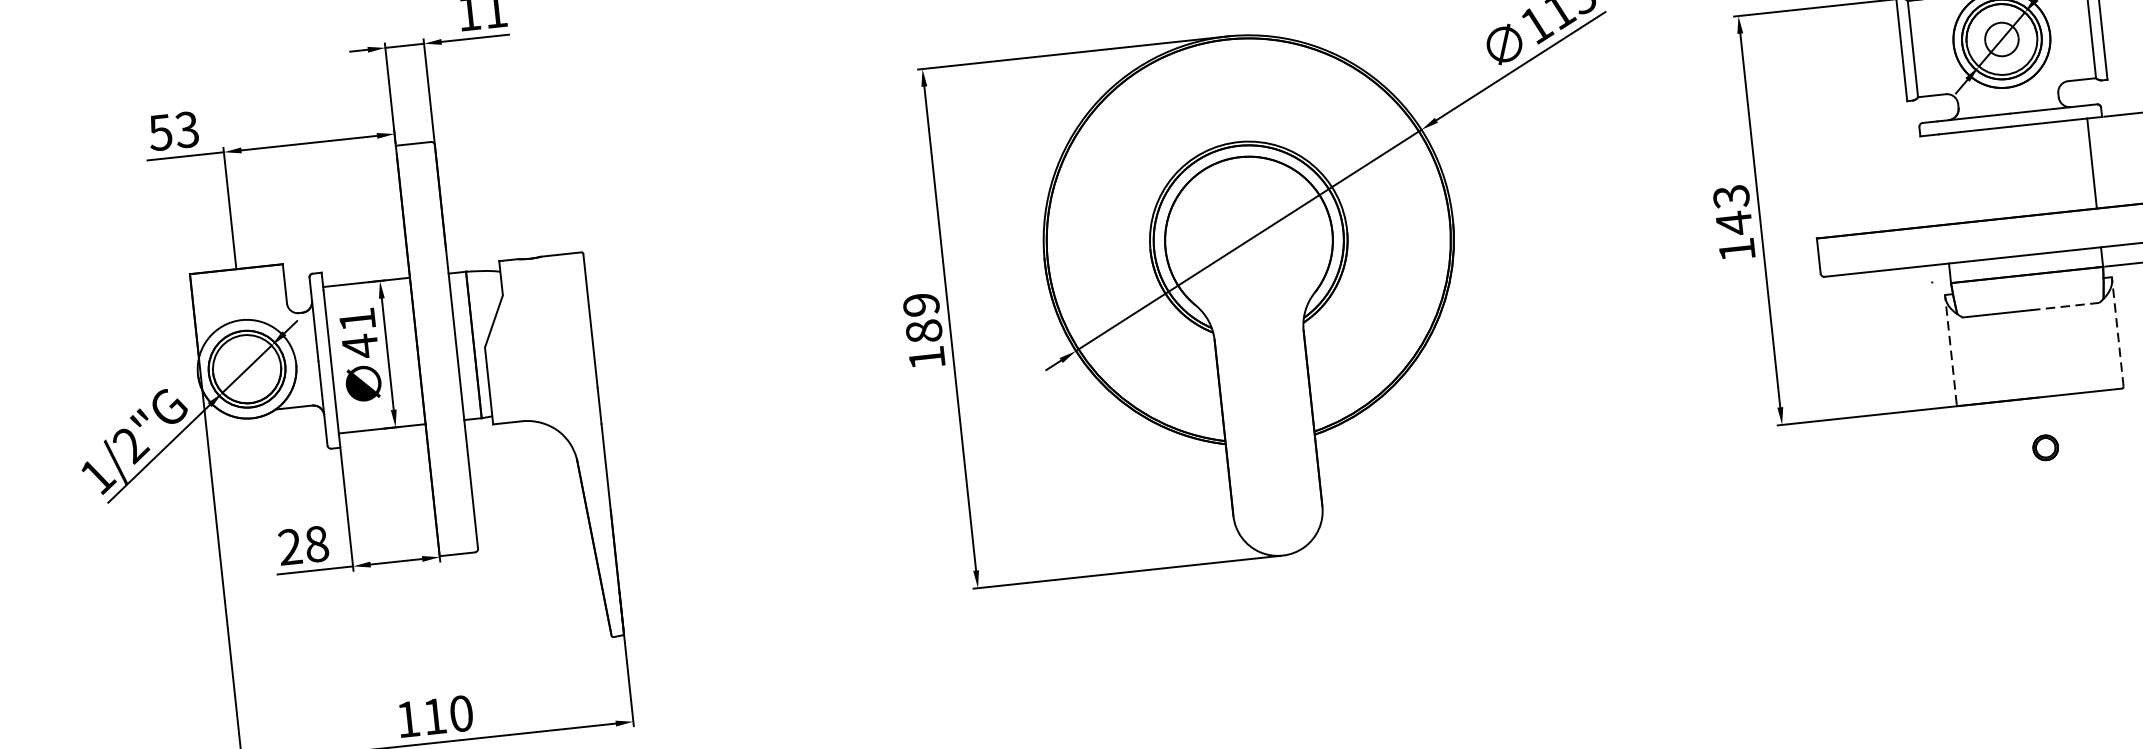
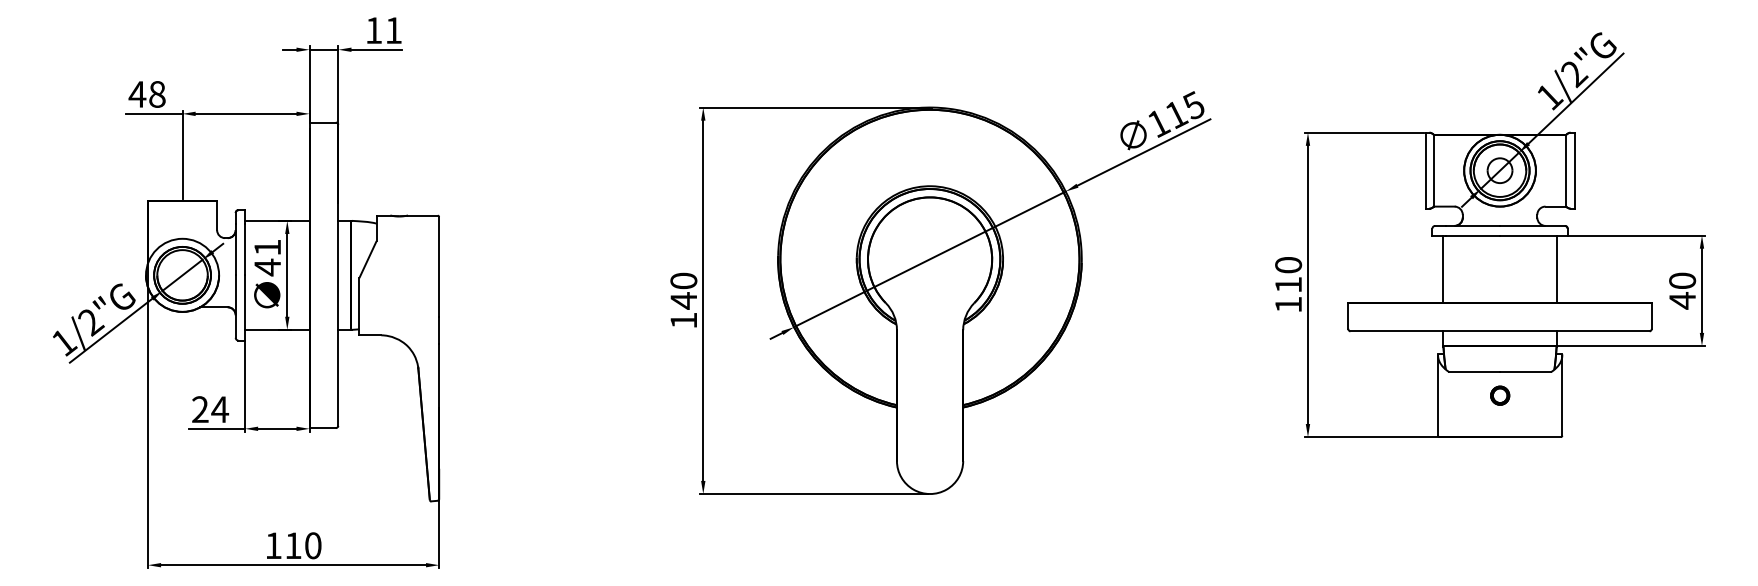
text: (172, 131) -> (146, 94), 53 -> 48
line: (1939, 178) -> (1443, 268), added
text: (1732, 210) -> (1288, 275), 143 -> 110
line: (2066, 306) -> (1526, 372), dashed -> solid
text: (922, 317) -> (683, 290), 189 -> 140
line: (2118, 332) -> (1562, 395), dashed -> solid
line: (1951, 350) -> (1438, 395), dashed -> solid
part: (2046, 447) -> (1500, 395), moved
text: (317, 543) -> (220, 409), 28 -> 24

